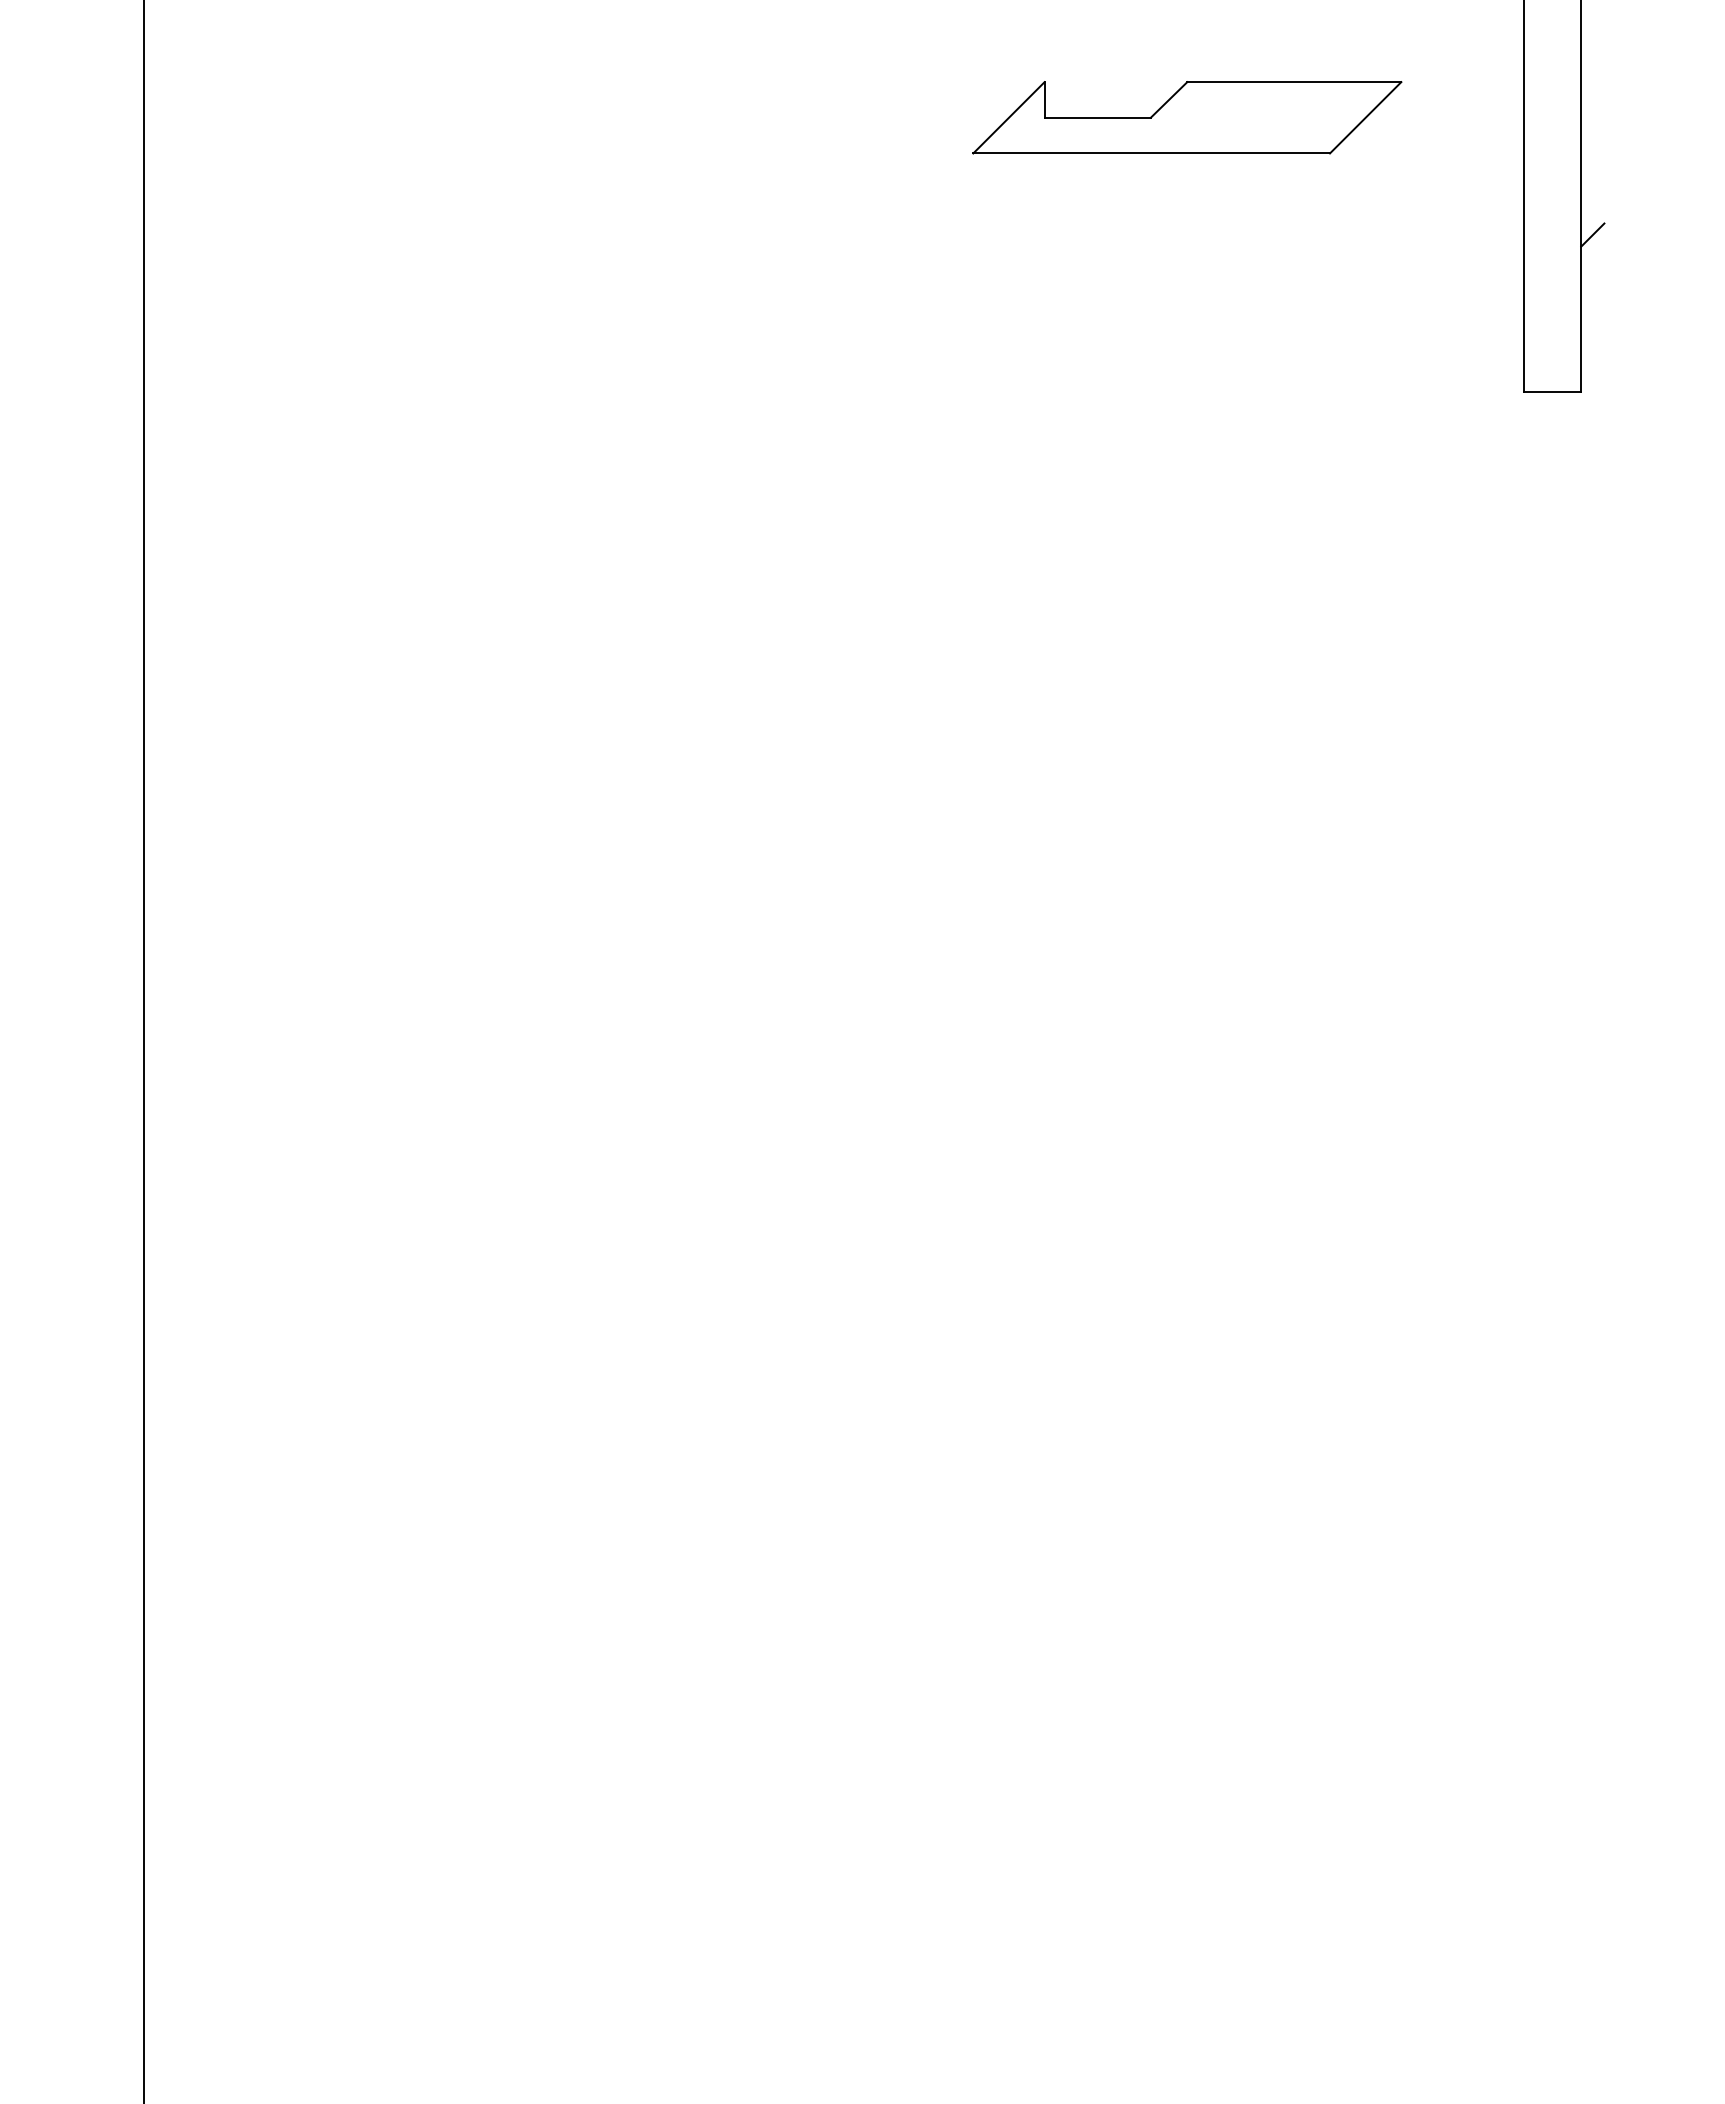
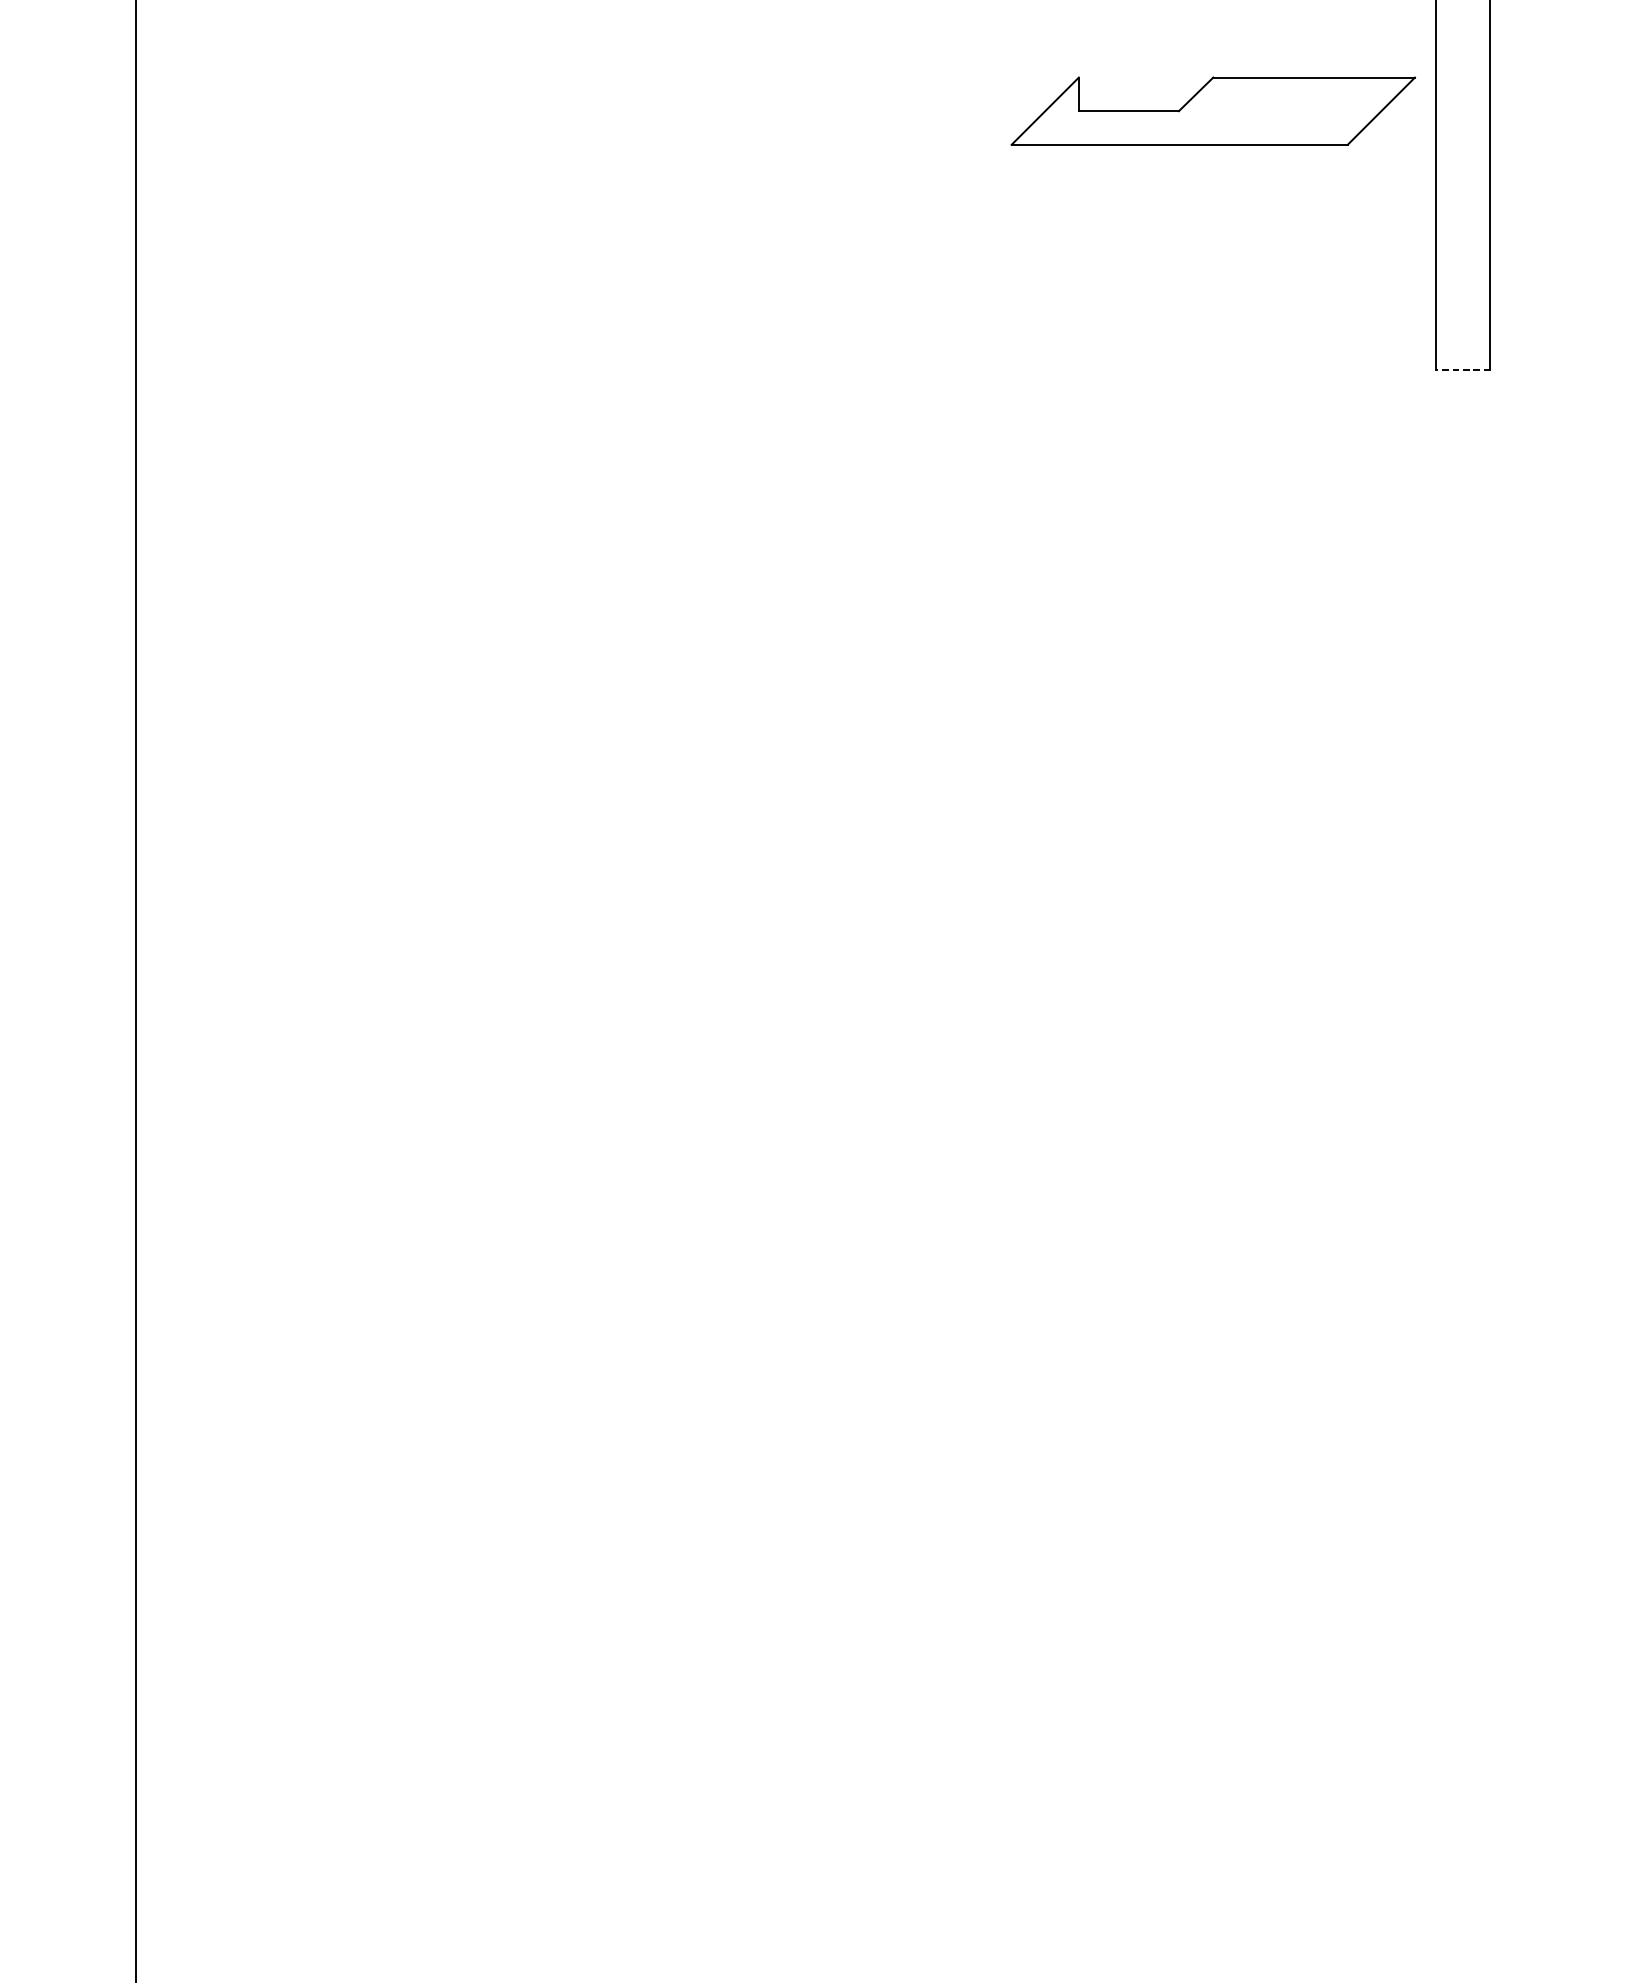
part: (1187, 117) -> (1213, 110), moved
line: (1592, 234) -> (1500, 221), removed
line: (1552, 392) -> (1463, 370), solid -> dashed

